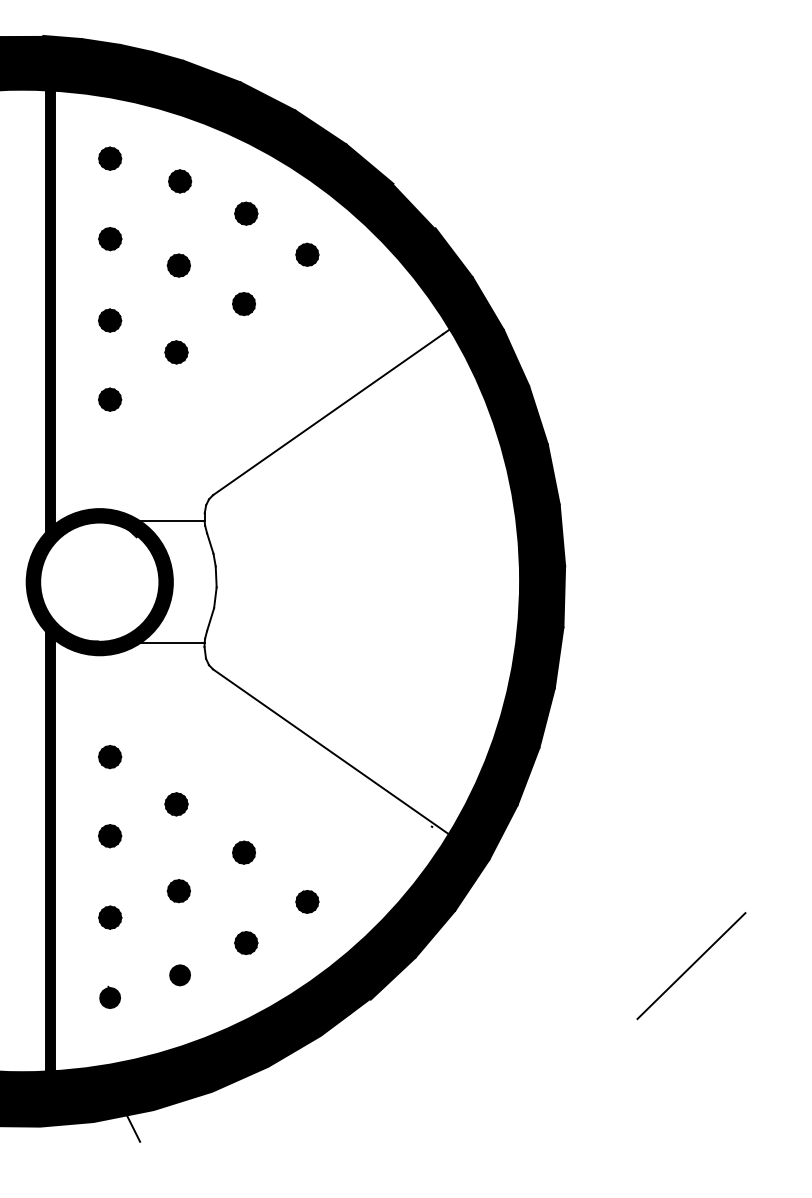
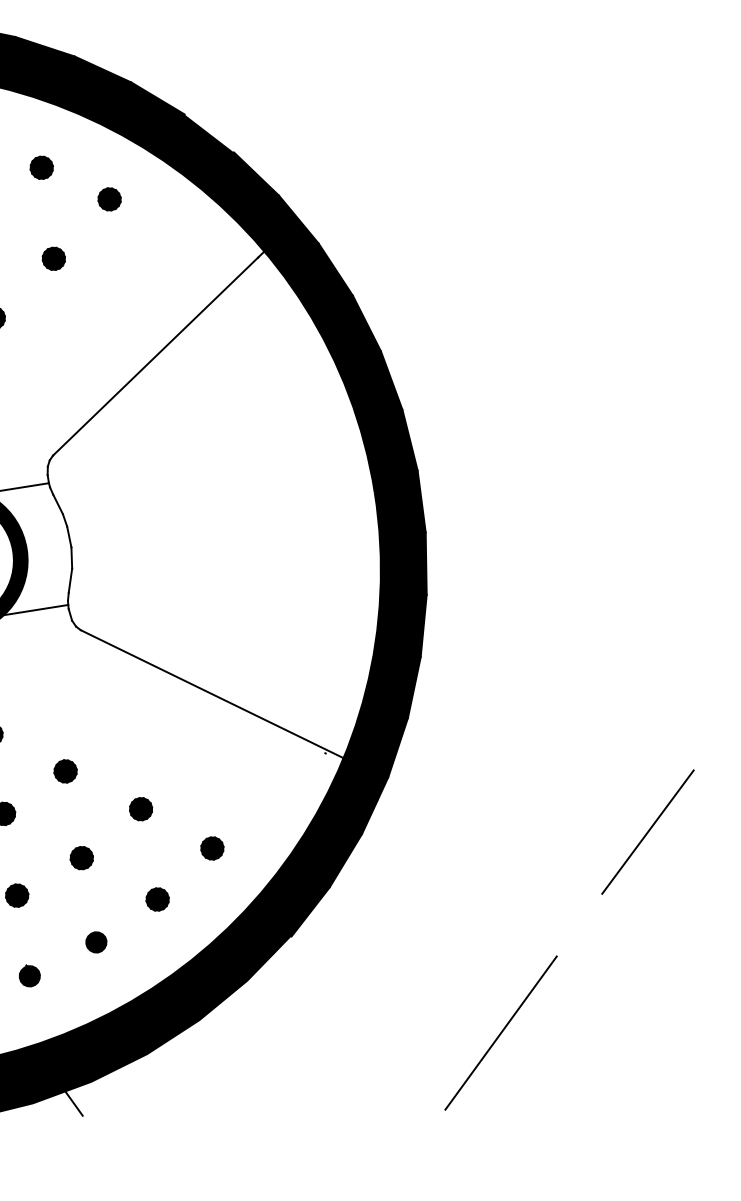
line: (691, 965) -> (647, 831), moved
line: (559, 1125) -> (500, 1032), added

